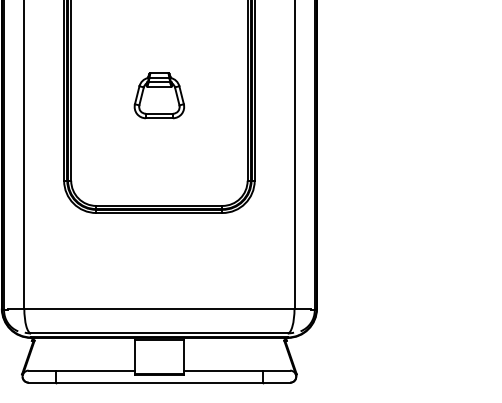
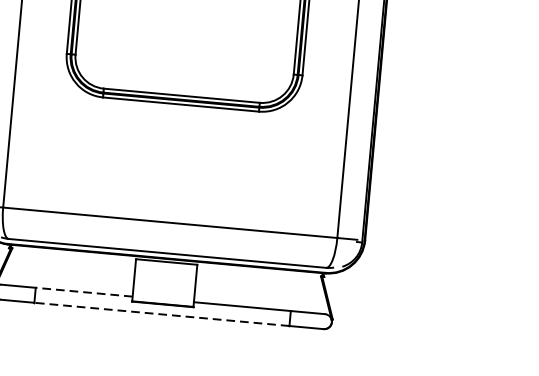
line: (94, 370) -> (83, 291), solid -> dashed
line: (158, 382) -> (160, 314), solid -> dashed

